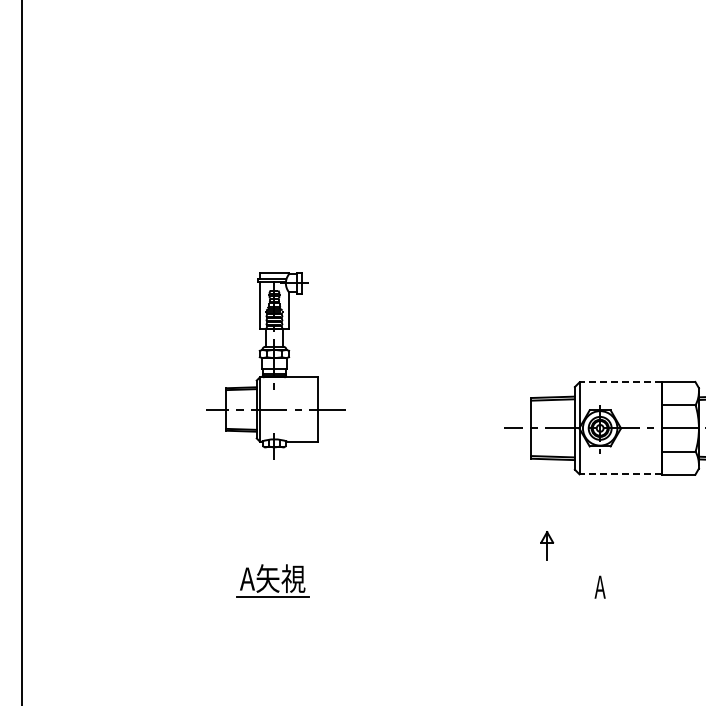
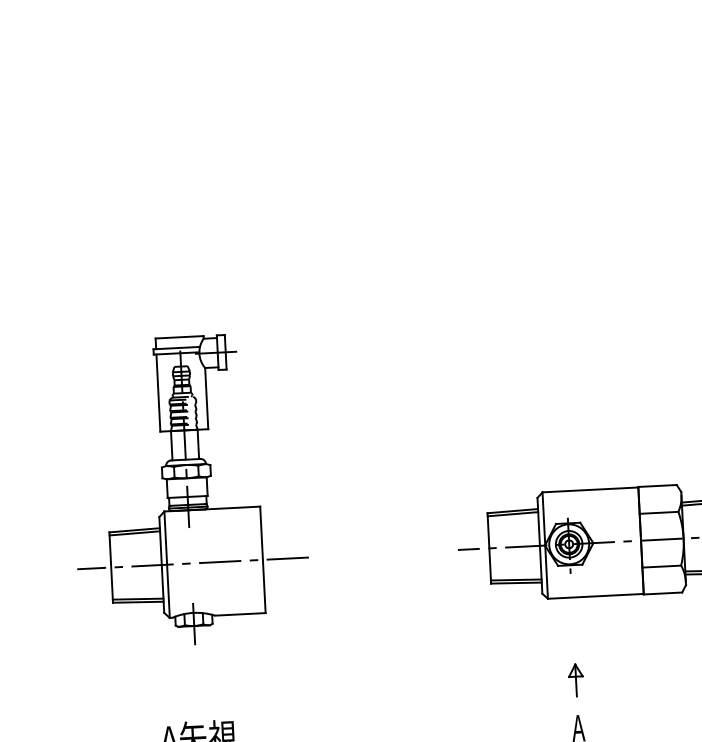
part: (275, 365) -> (189, 490), size x1.43
line: (620, 382) -> (590, 490), dashed -> solid
line: (620, 474) -> (595, 596), dashed -> solid
part: (547, 545) -> (576, 680), moved

